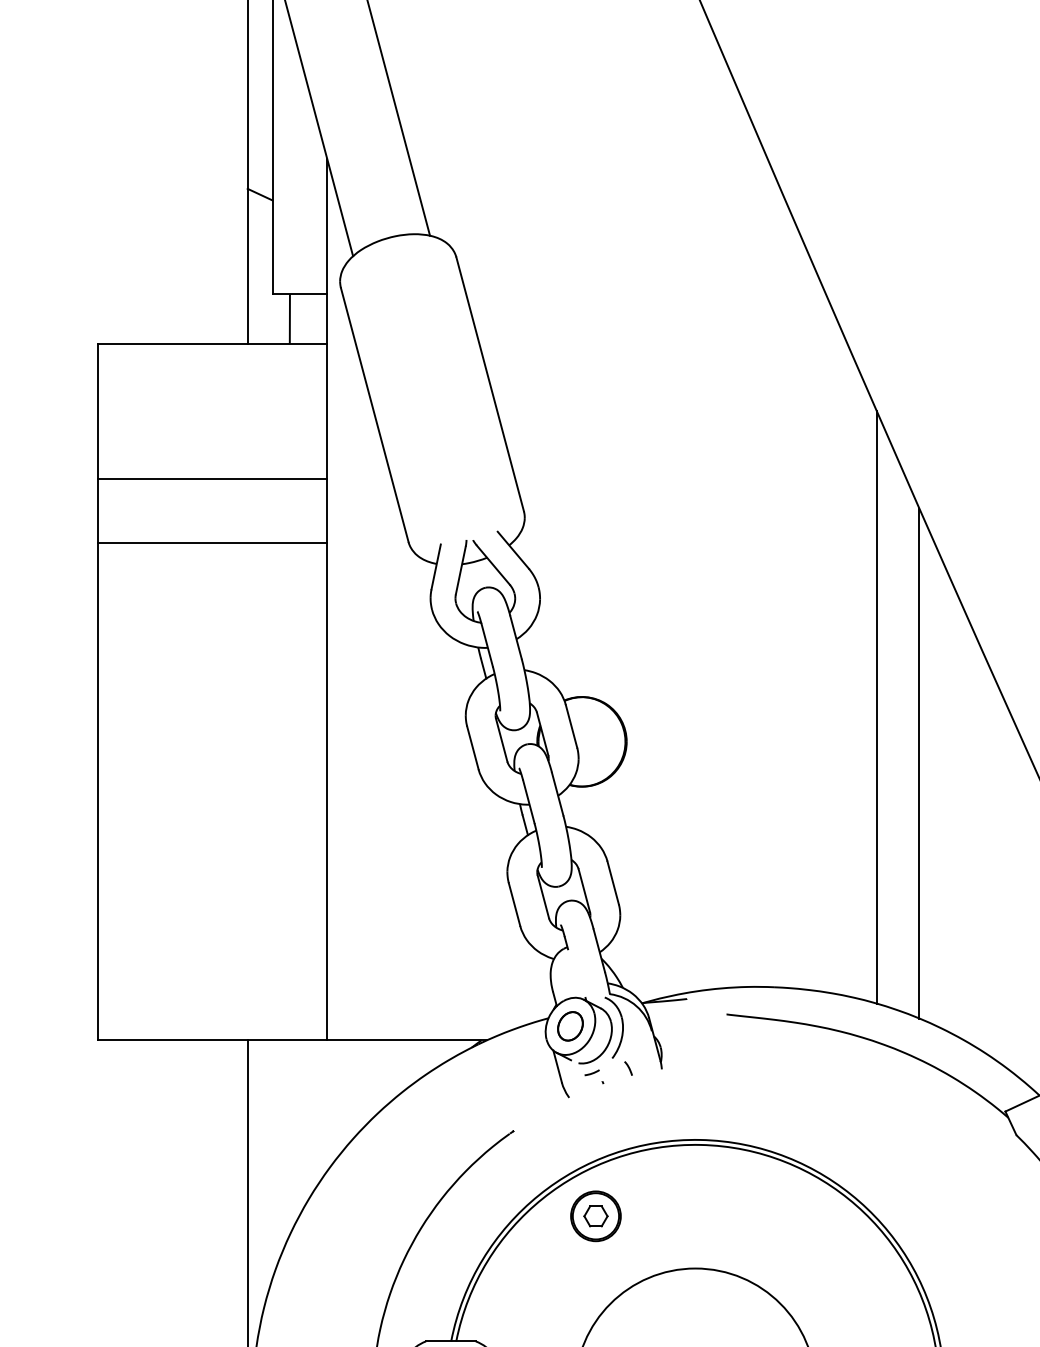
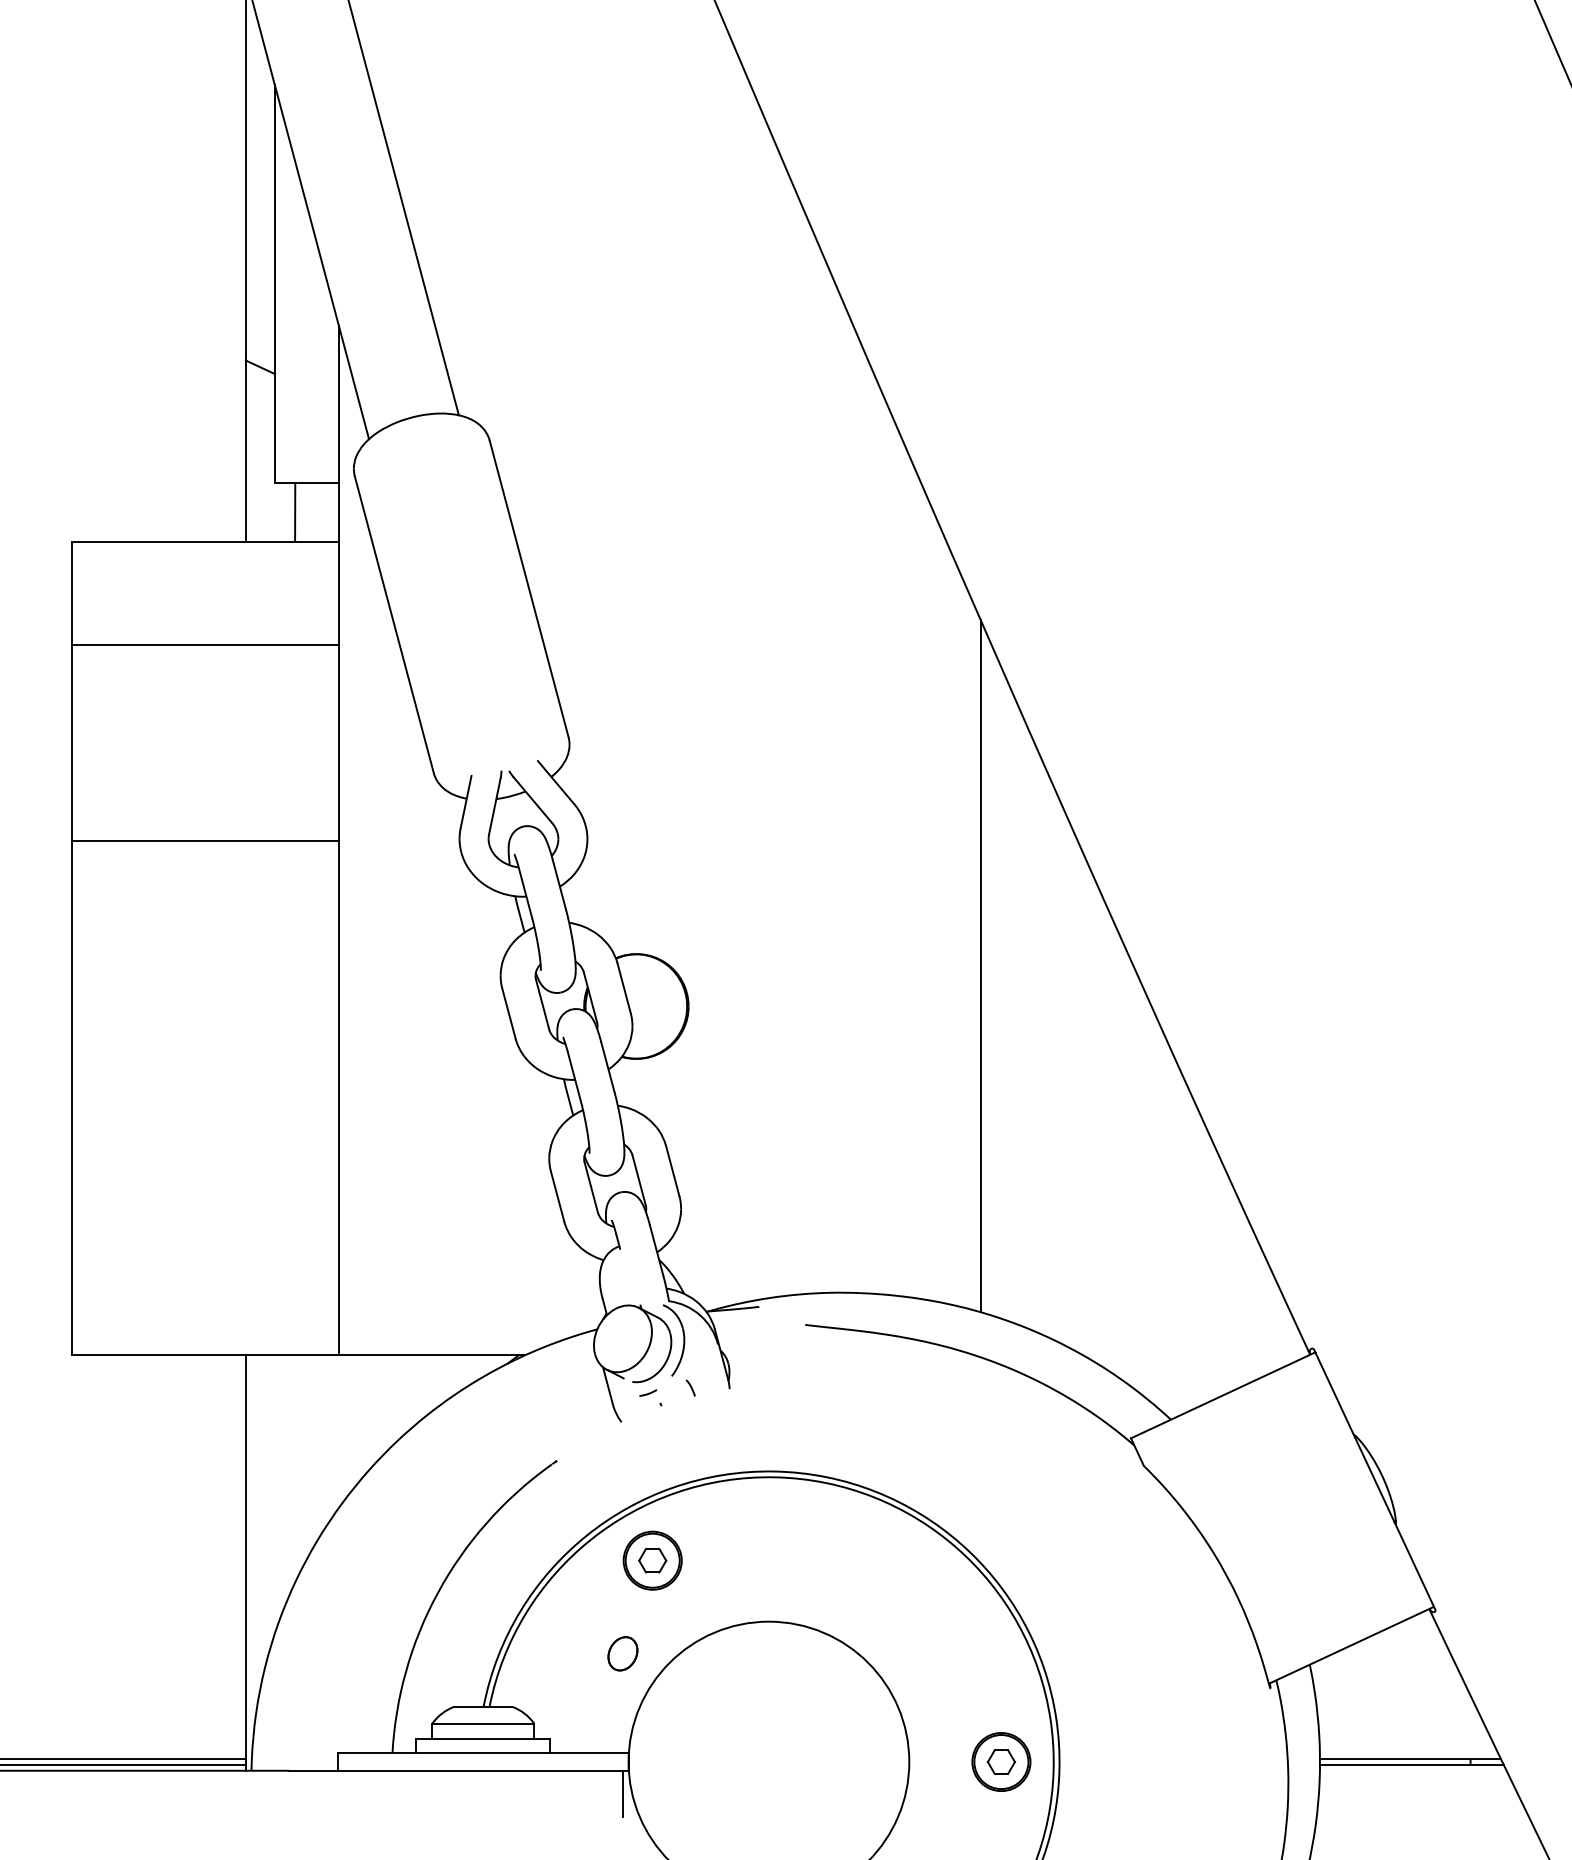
line: (212, 479) -> (204, 645), moved
line: (212, 543) -> (204, 841), moved
line: (919, 763) -> (1030, 1031), removed
part: (570, 1026) -> (622, 1653), moved

